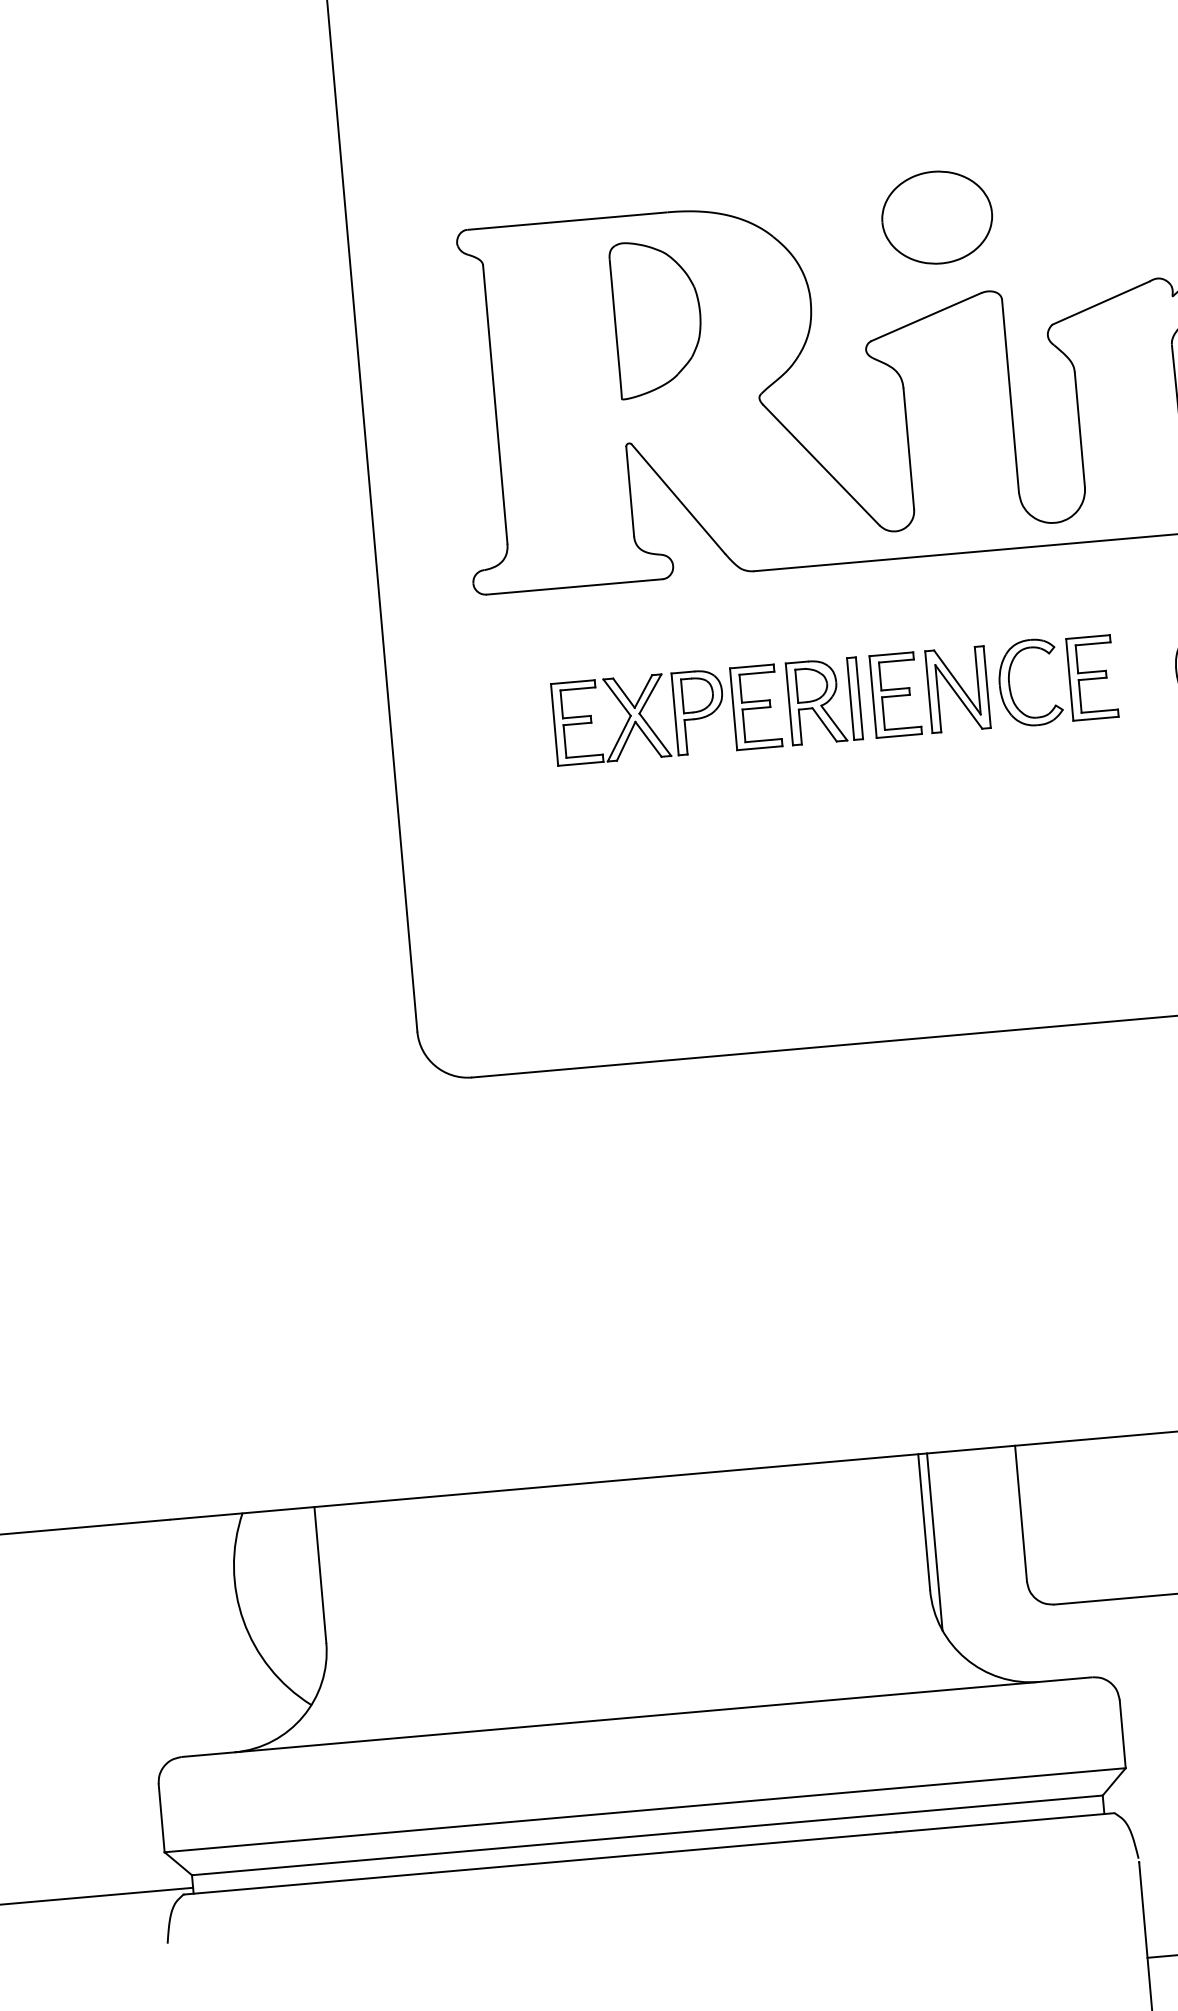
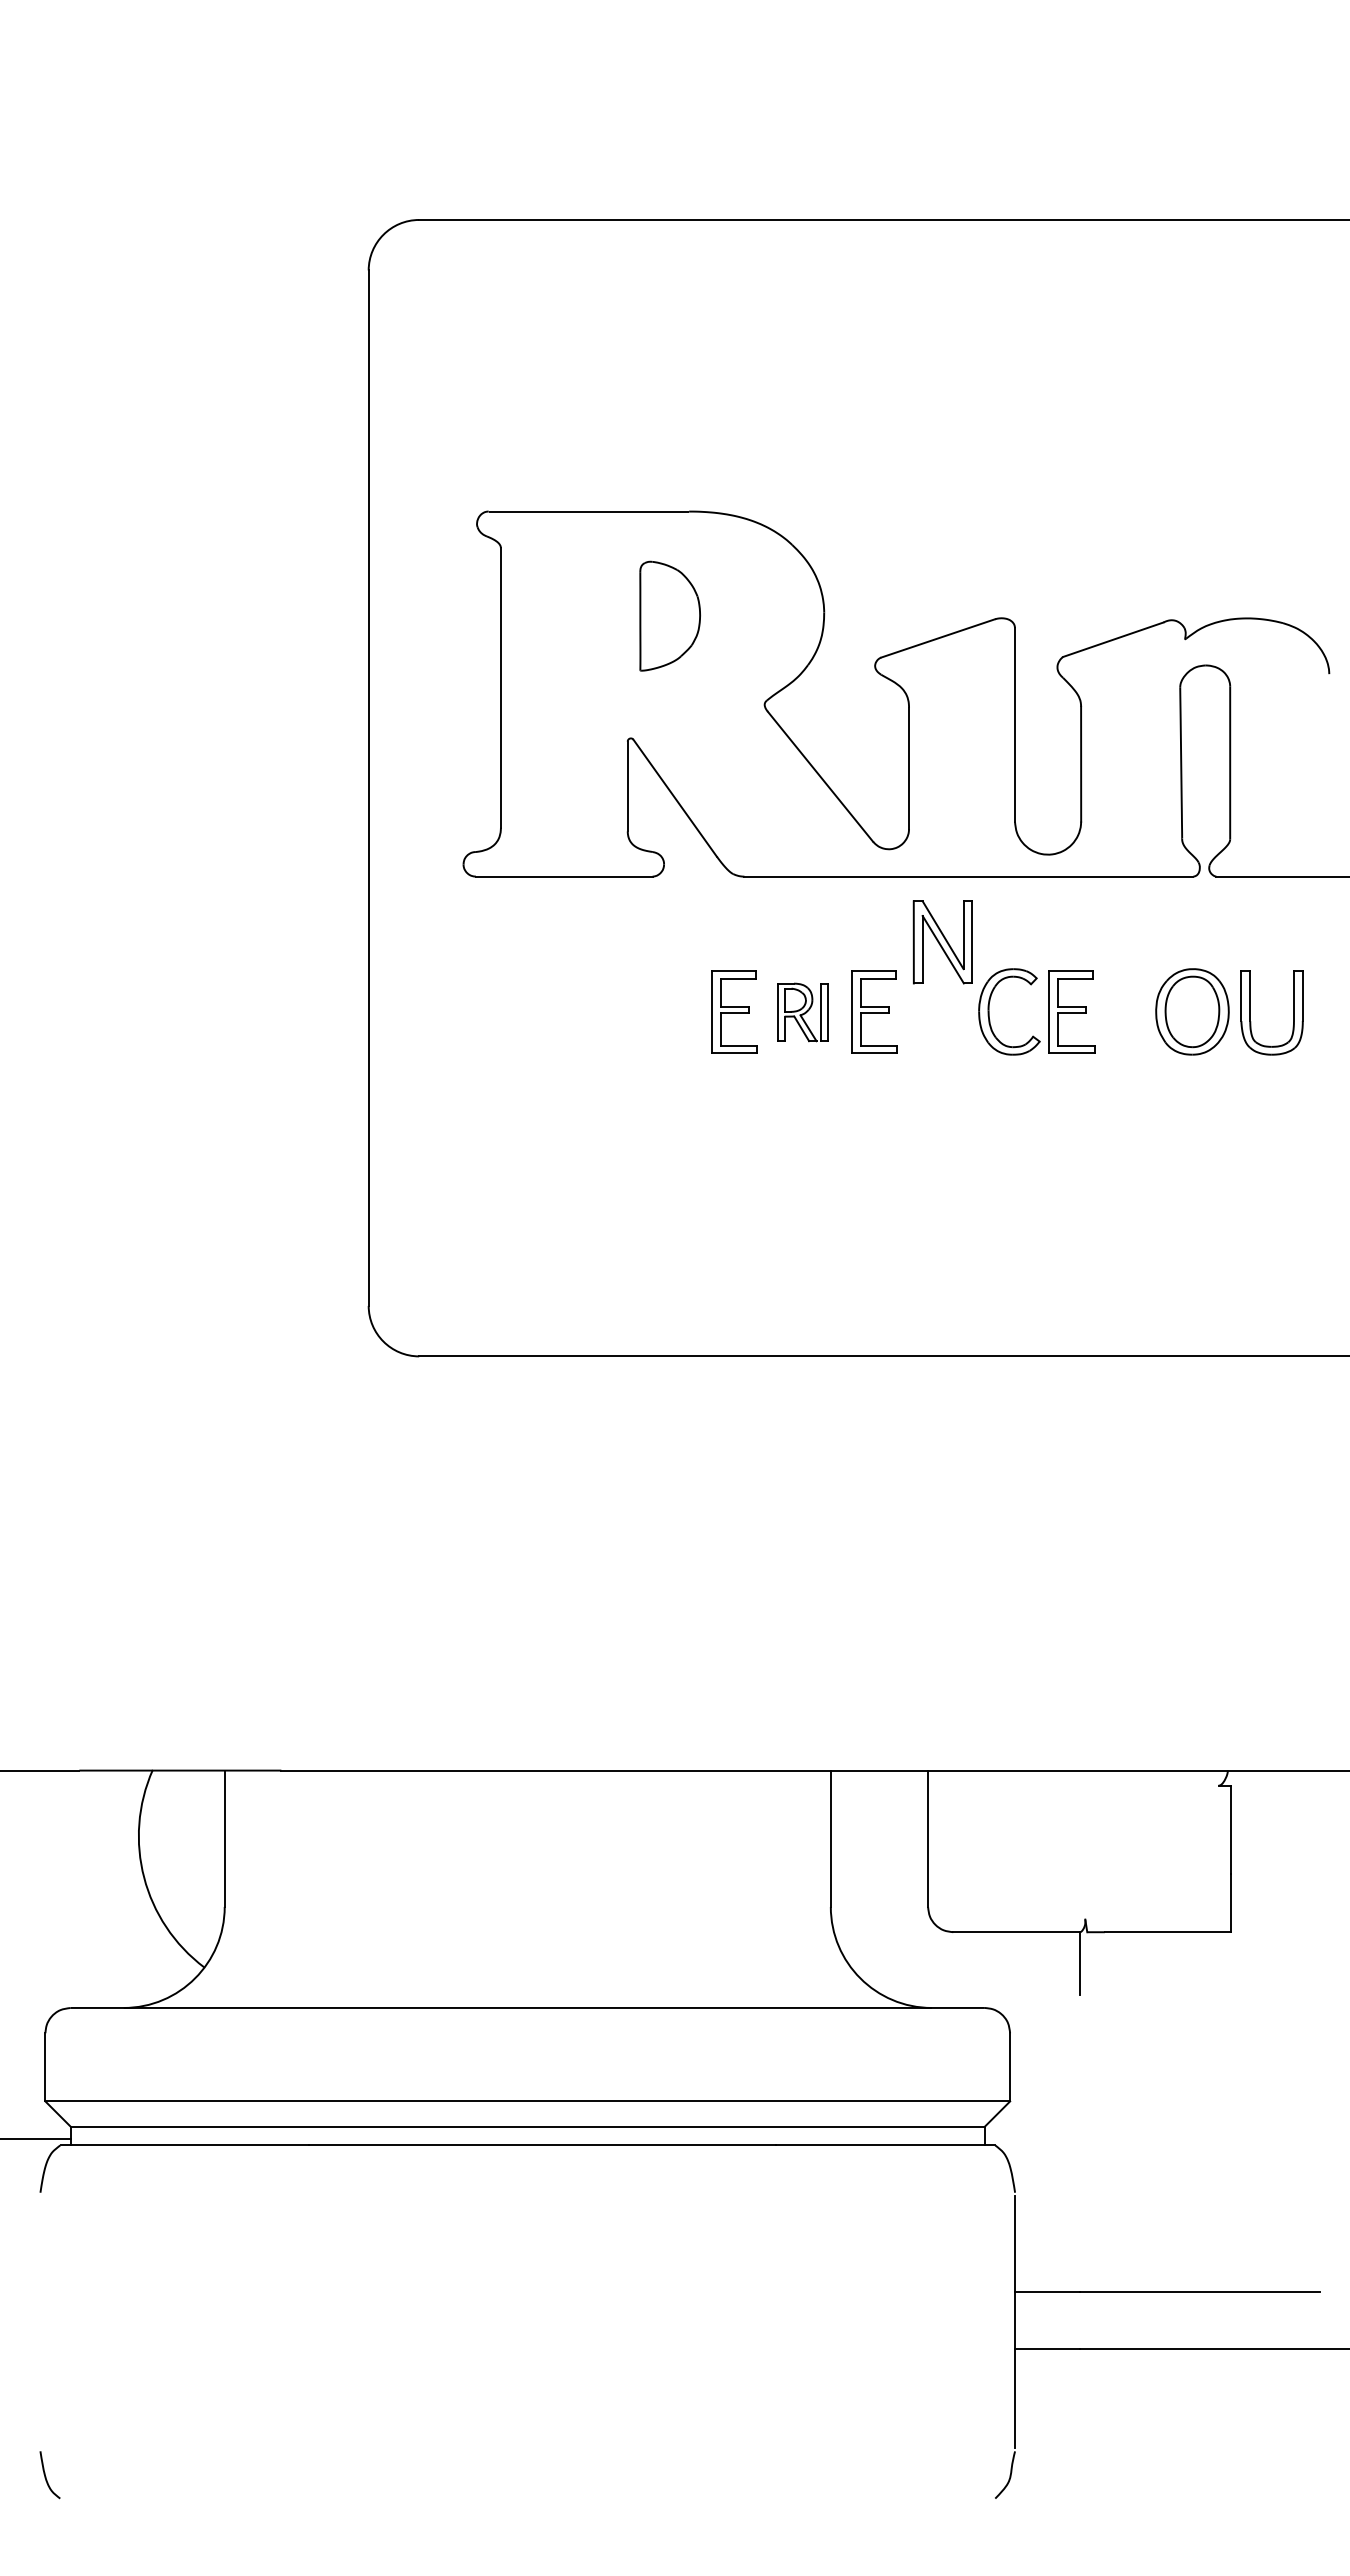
part: (937, 217) -> (957, 540), removed
part: (656, 317) -> (669, 615), size x0.7
part: (957, 689) -> (942, 942), moved
part: (823, 701) -> (802, 1012), size x0.7
part: (638, 717) -> (616, 1012), removed
line: (934, 1542) -> (839, 1859), removed

